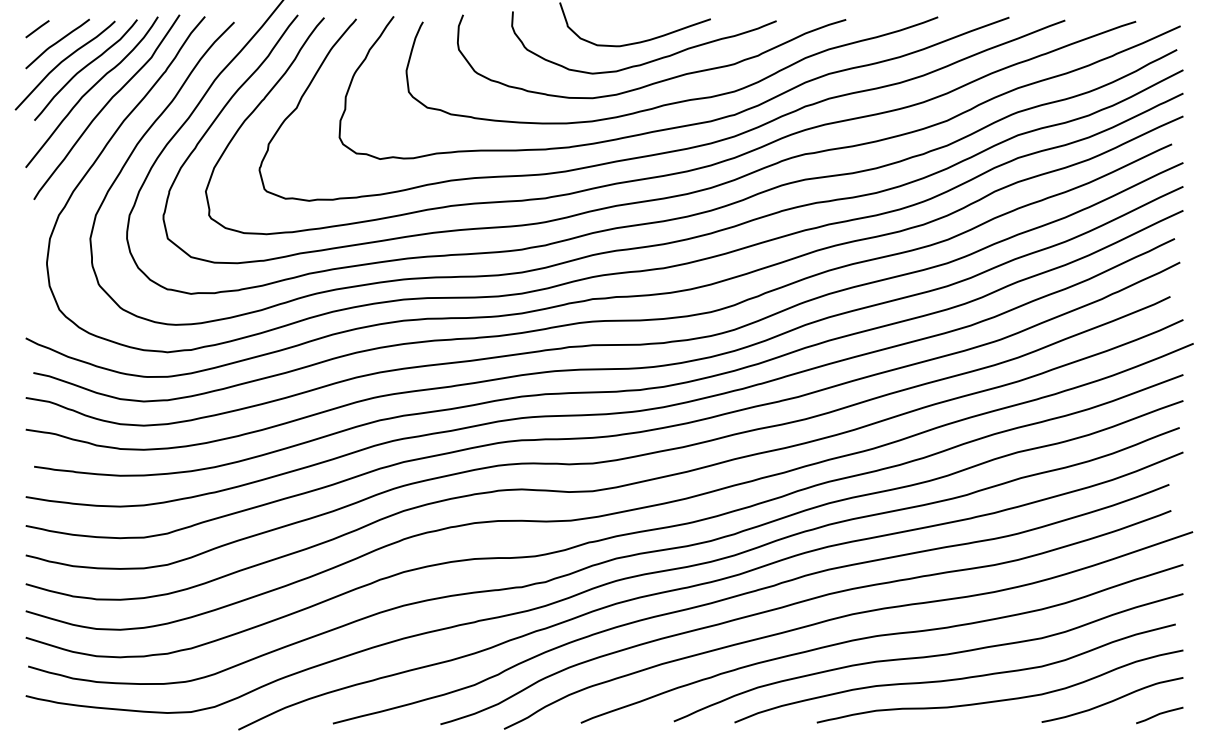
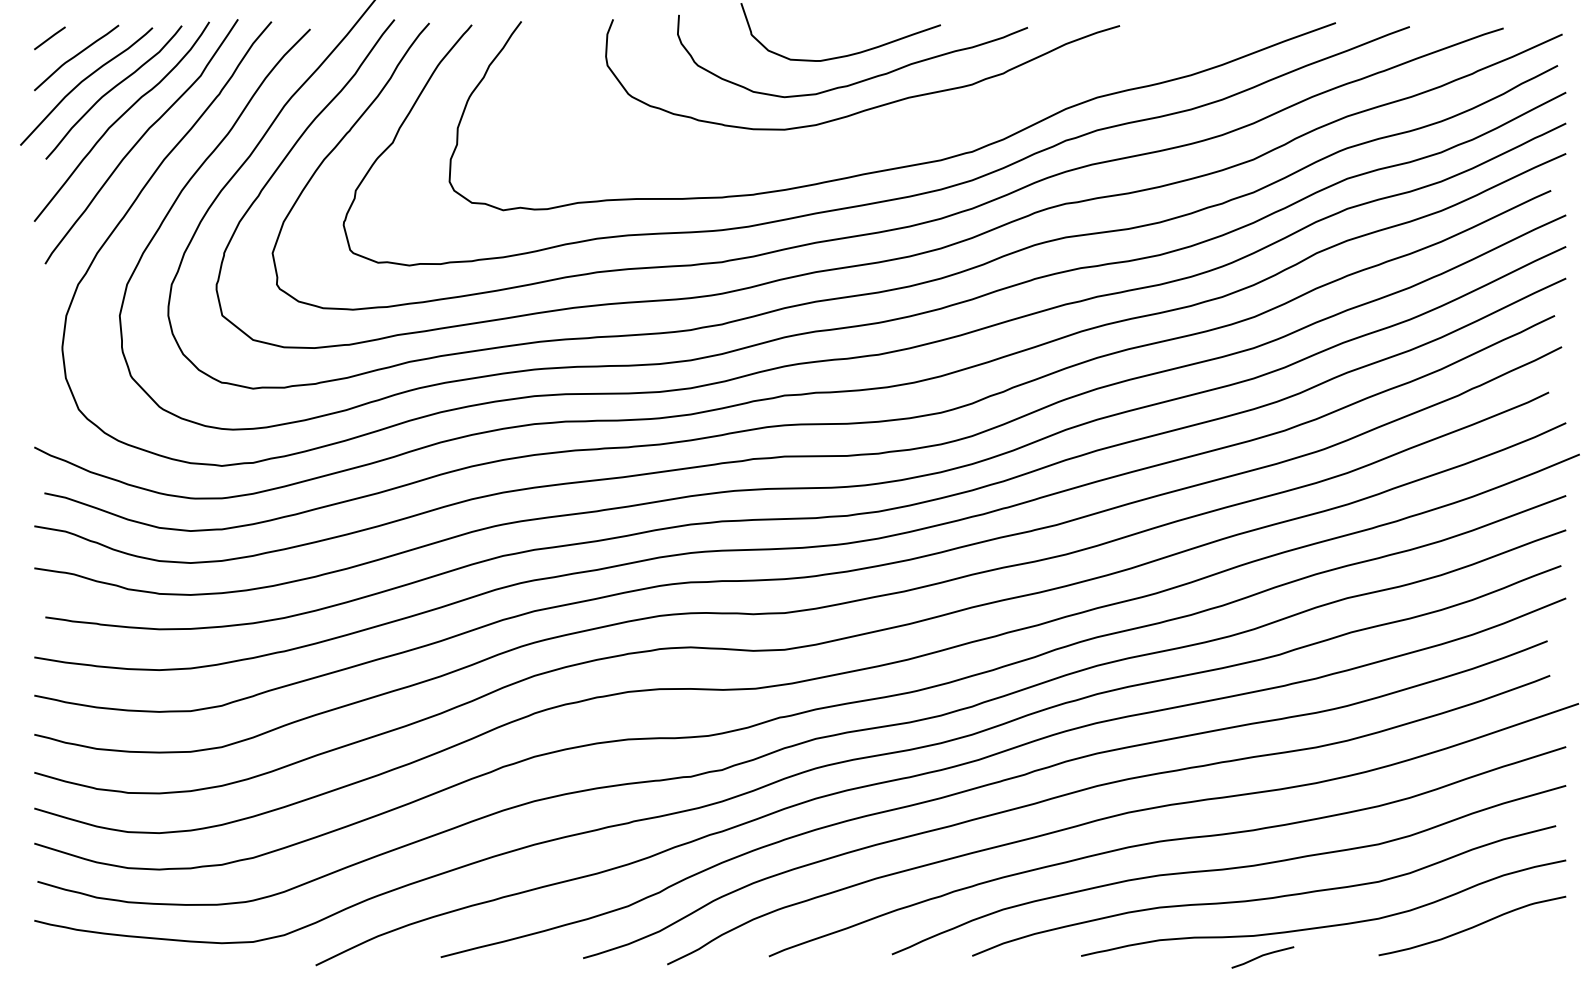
curve: (676, 101) -> (895, 134), removed
line: (1159, 714) -> (1262, 956), moved

